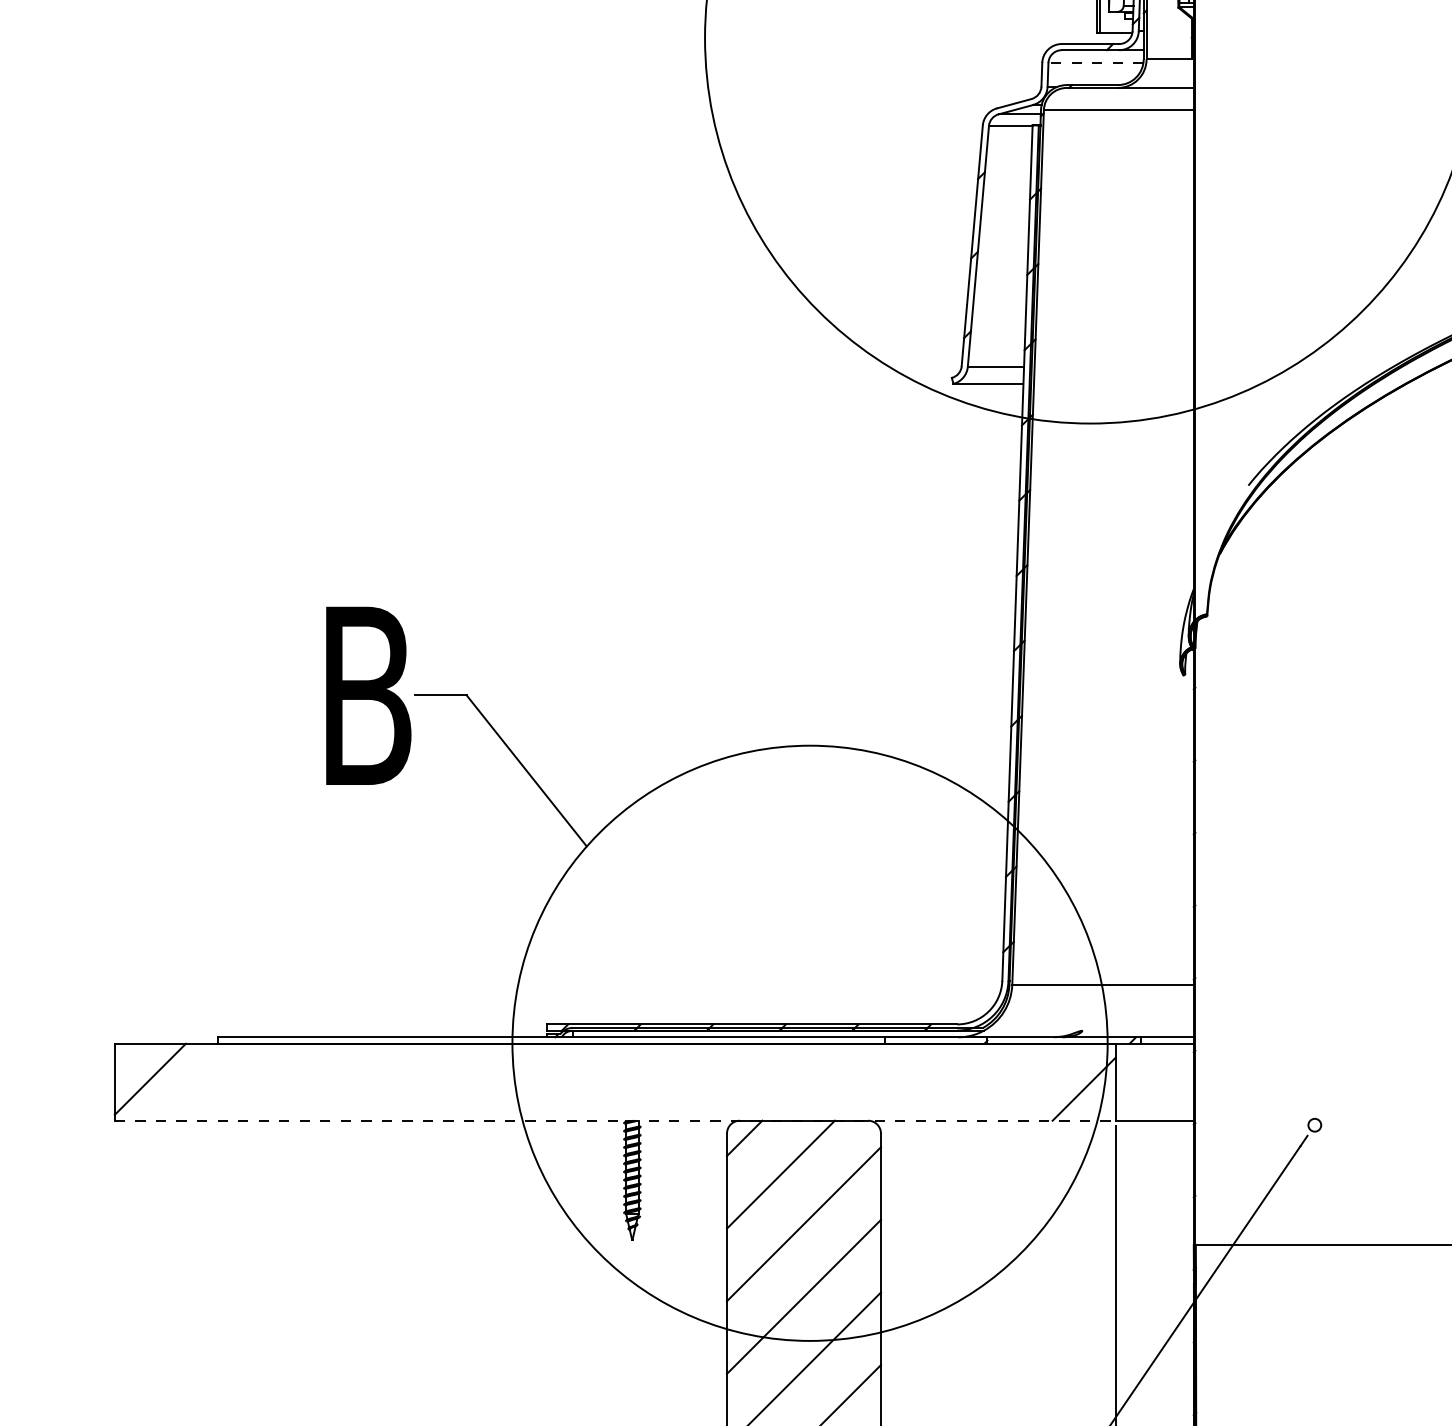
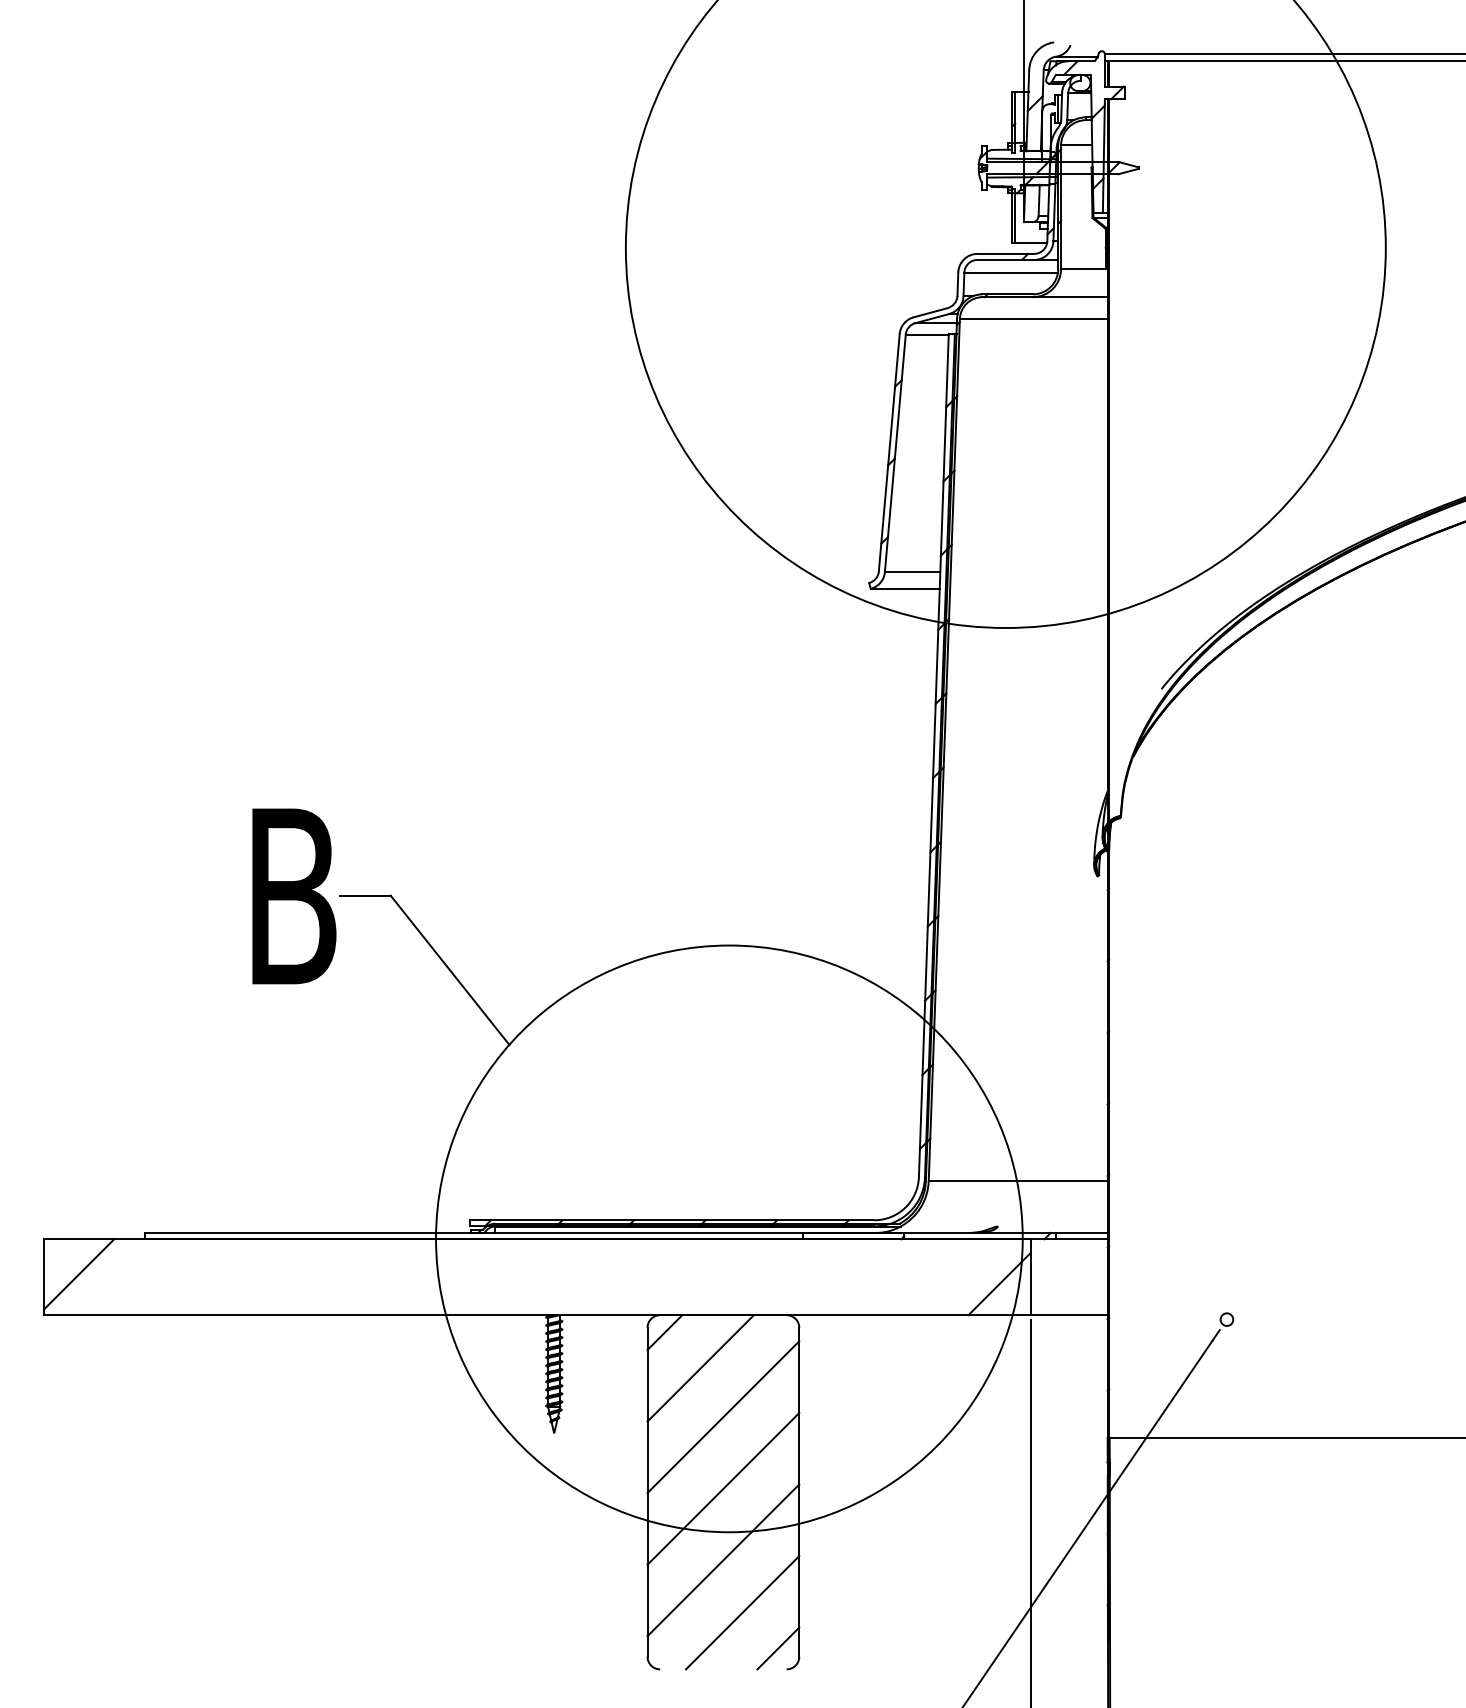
line: (1096, 62) -> (1011, 272), dashed -> solid
line: (615, 1121) -> (537, 1315), dashed -> solid

